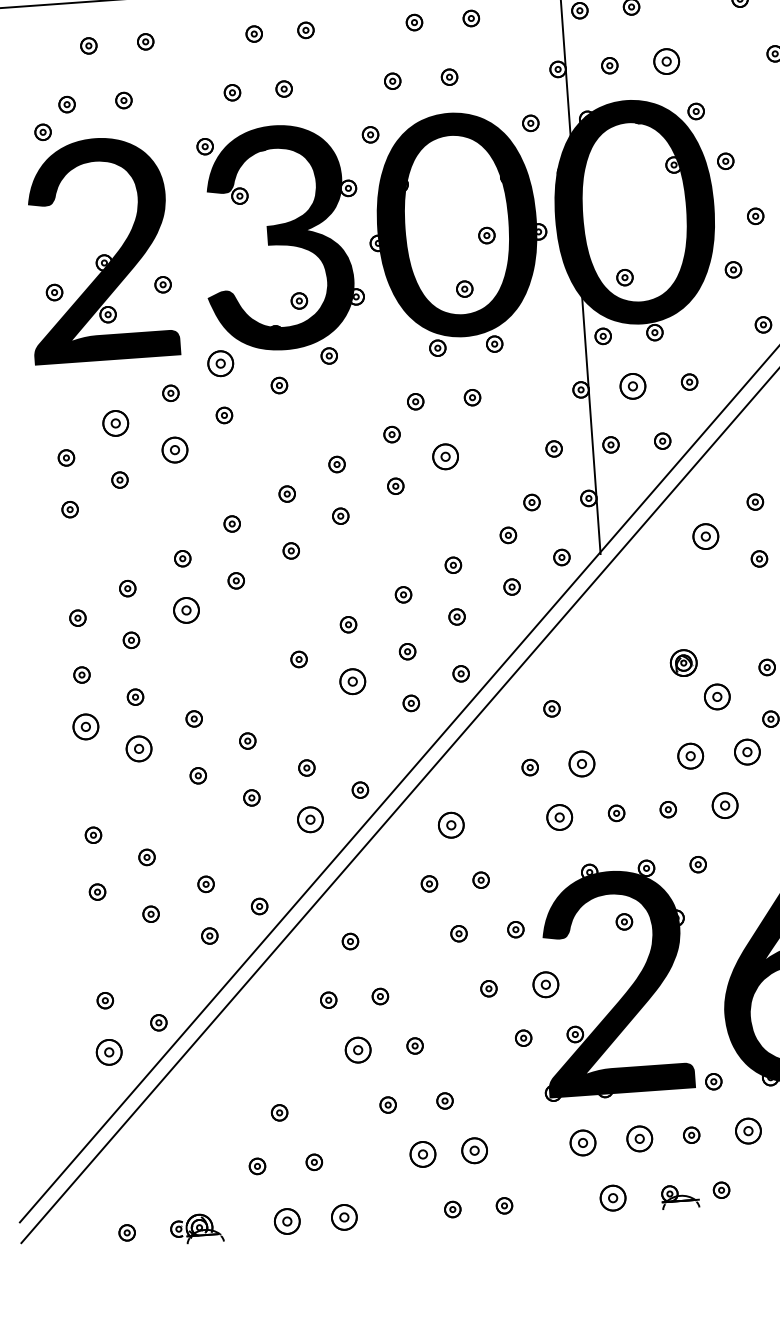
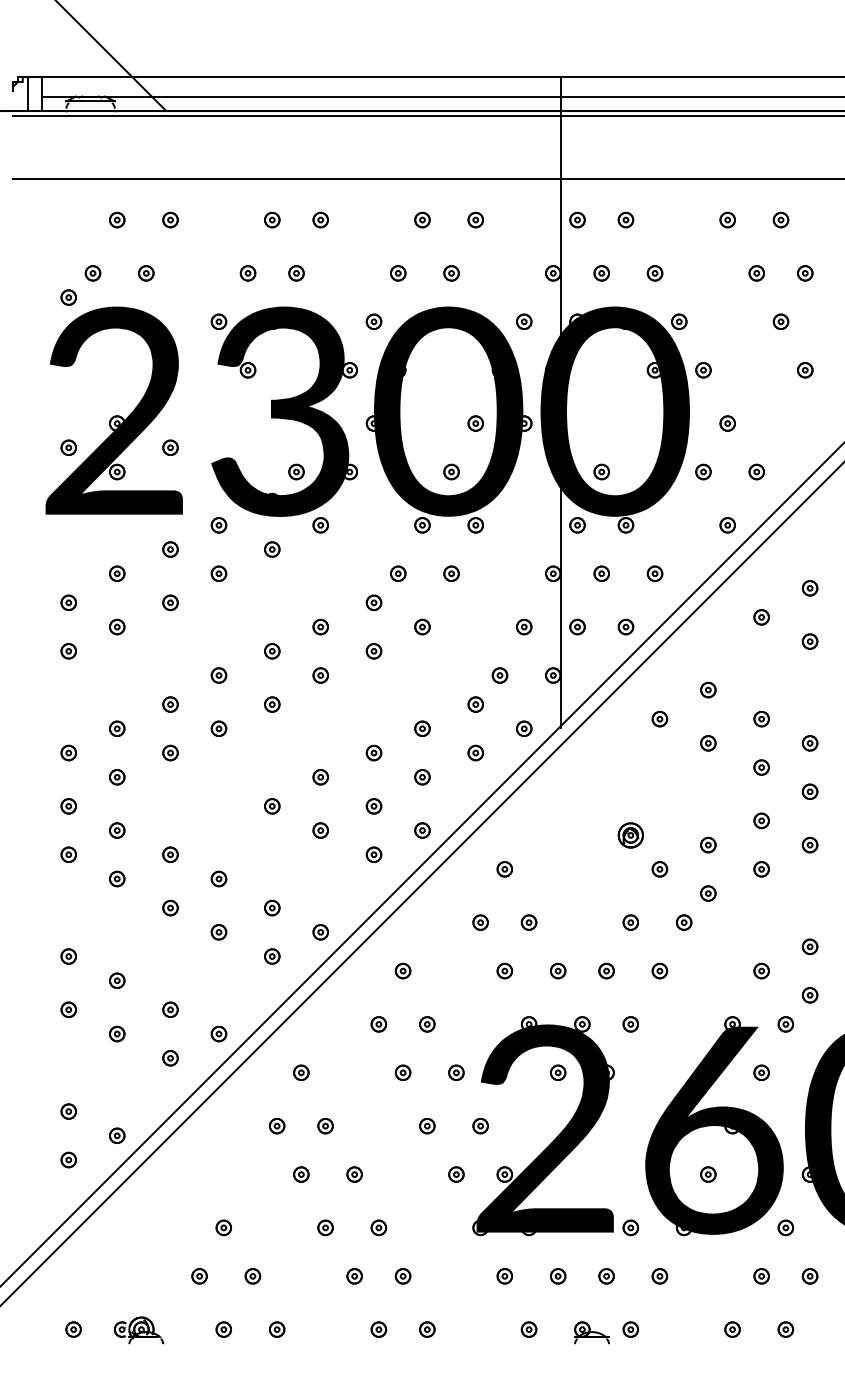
part: (666, 61) -> (654, 273), size x0.62
part: (220, 364) -> (218, 525), size x0.62
part: (632, 385) -> (601, 573), size x0.62
part: (116, 422) -> (117, 573), size x0.62
part: (174, 449) -> (170, 602), size x0.62
part: (445, 456) -> (422, 626), size x0.62
part: (705, 537) -> (659, 719), size x0.62
part: (186, 609) -> (170, 752), size x0.62
part: (352, 681) -> (320, 830), size x0.62
part: (716, 697) -> (659, 869), size x0.62
part: (85, 726) -> (68, 854), size x0.62
part: (139, 748) -> (117, 878), size x0.62
part: (746, 751) -> (683, 922), size x0.62
part: (690, 756) -> (630, 922), size x0.62
part: (581, 763) -> (528, 922), size x0.62
part: (724, 804) -> (659, 970), size x0.62
part: (559, 816) -> (504, 970), size x0.62
part: (310, 819) -> (272, 956), size x0.62
part: (450, 824) -> (402, 970), size x0.62
part: (545, 984) -> (480, 1125), size x0.62
part: (358, 1049) -> (301, 1174), size x0.62
part: (108, 1051) -> (68, 1159), size x0.62
part: (748, 1131) -> (659, 1276), size x0.62
part: (640, 1139) -> (558, 1276), size x0.62
part: (582, 1143) -> (504, 1276), size x0.62
part: (473, 1151) -> (402, 1276), size x0.62
part: (422, 1154) -> (354, 1276), size x0.62
part: (612, 1197) -> (528, 1329), size x0.62
part: (343, 1217) -> (276, 1329), size x0.62
part: (287, 1221) -> (223, 1329), size x0.62

